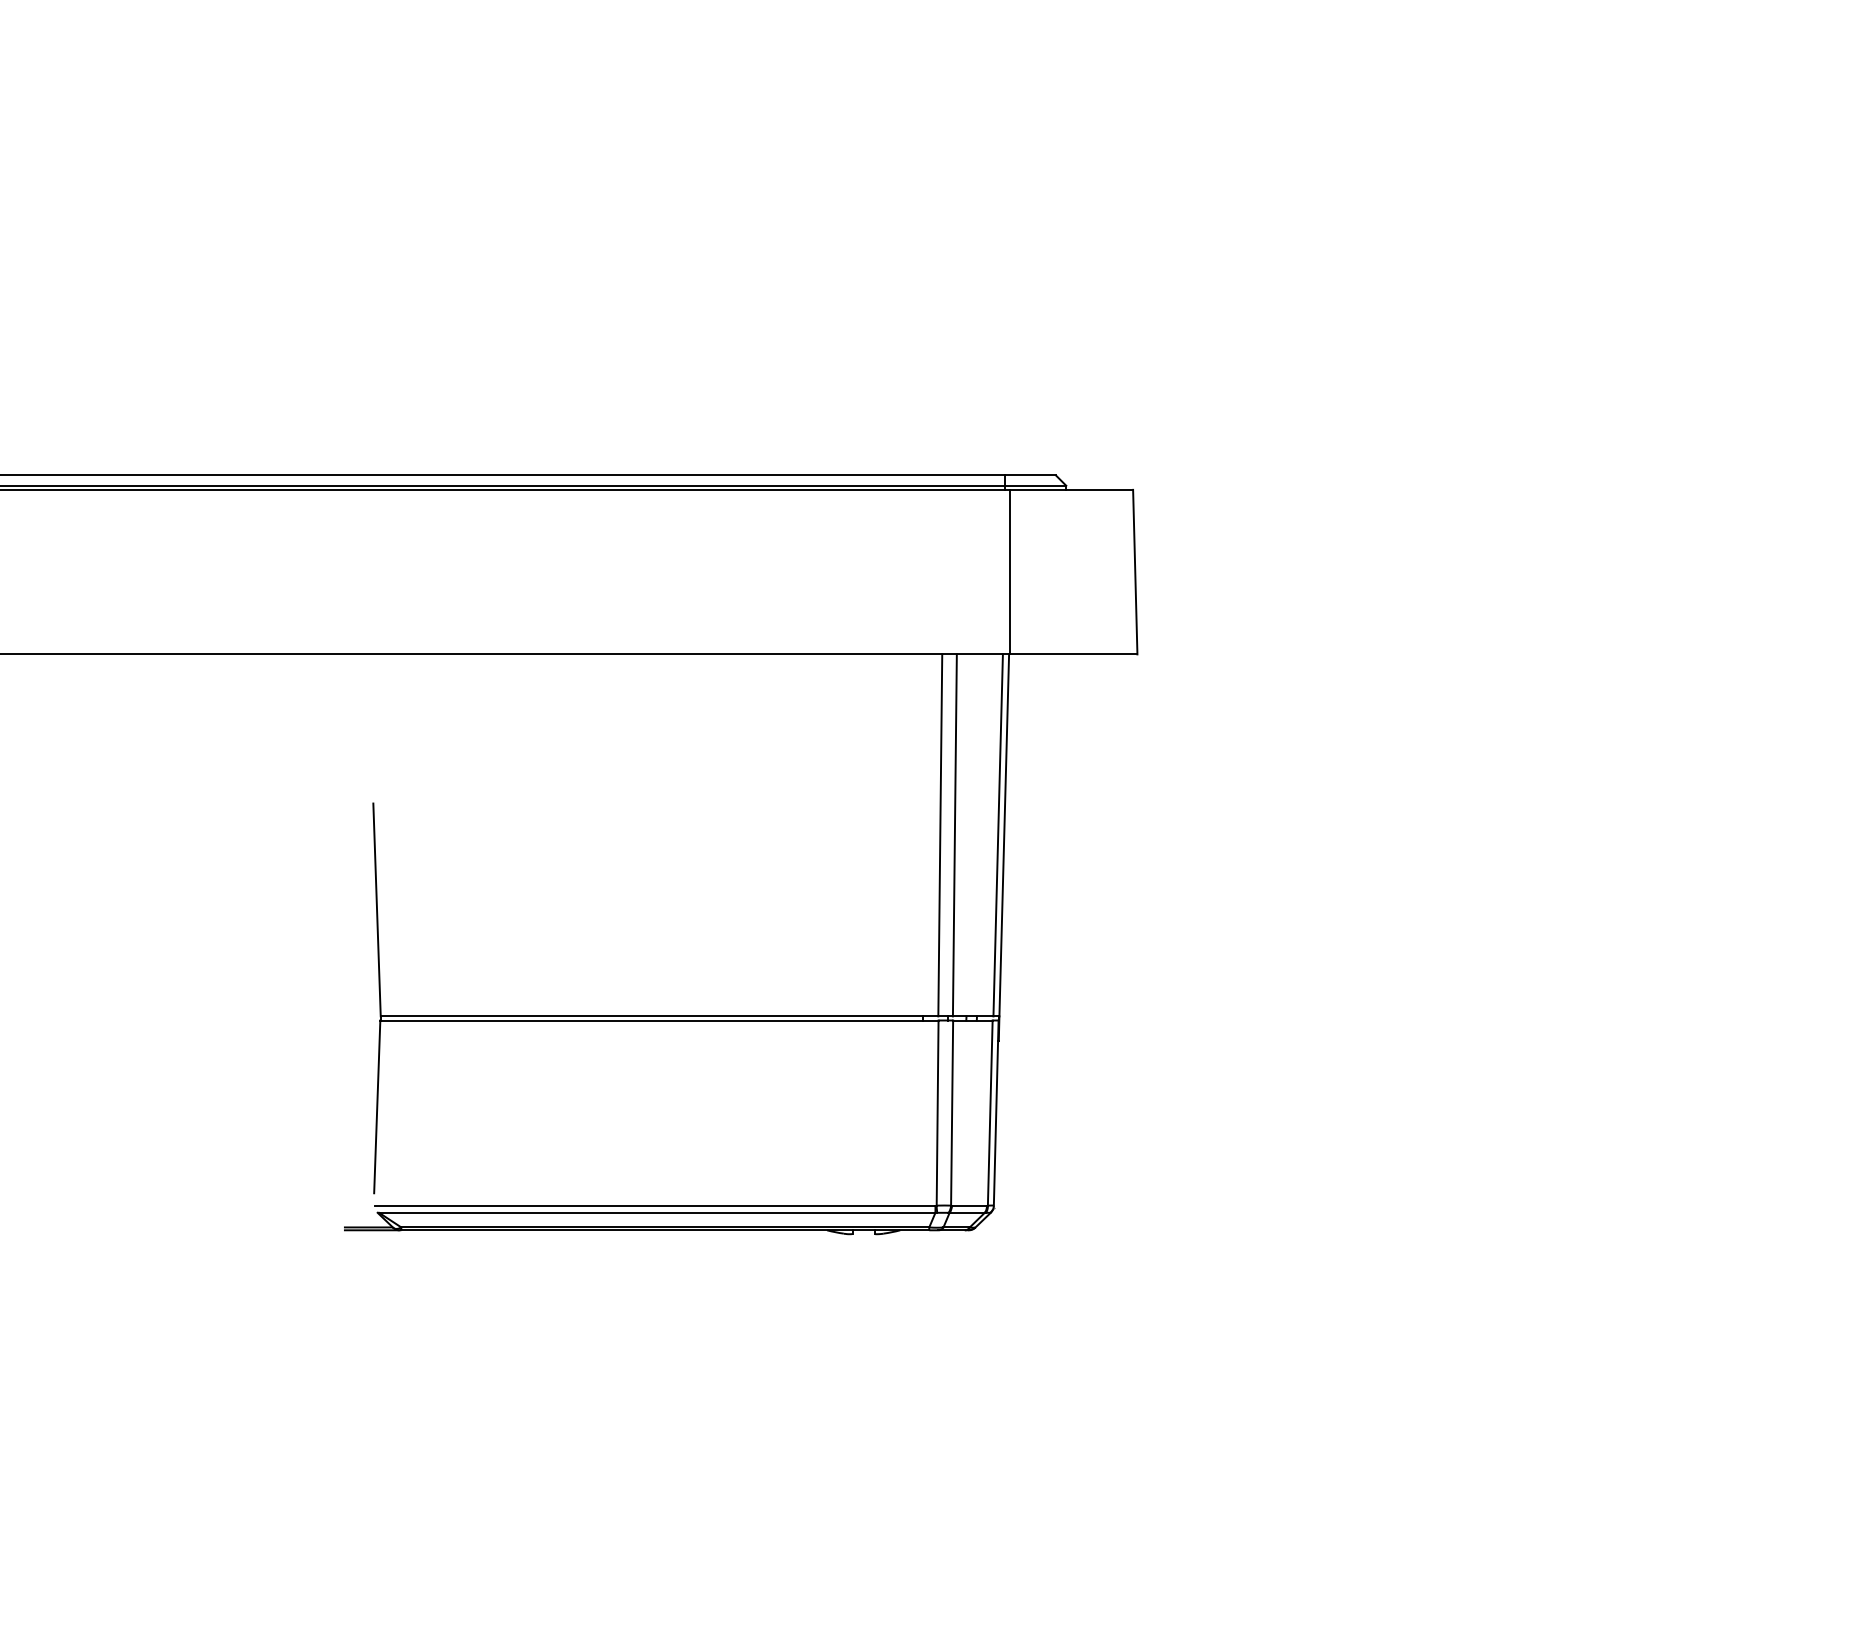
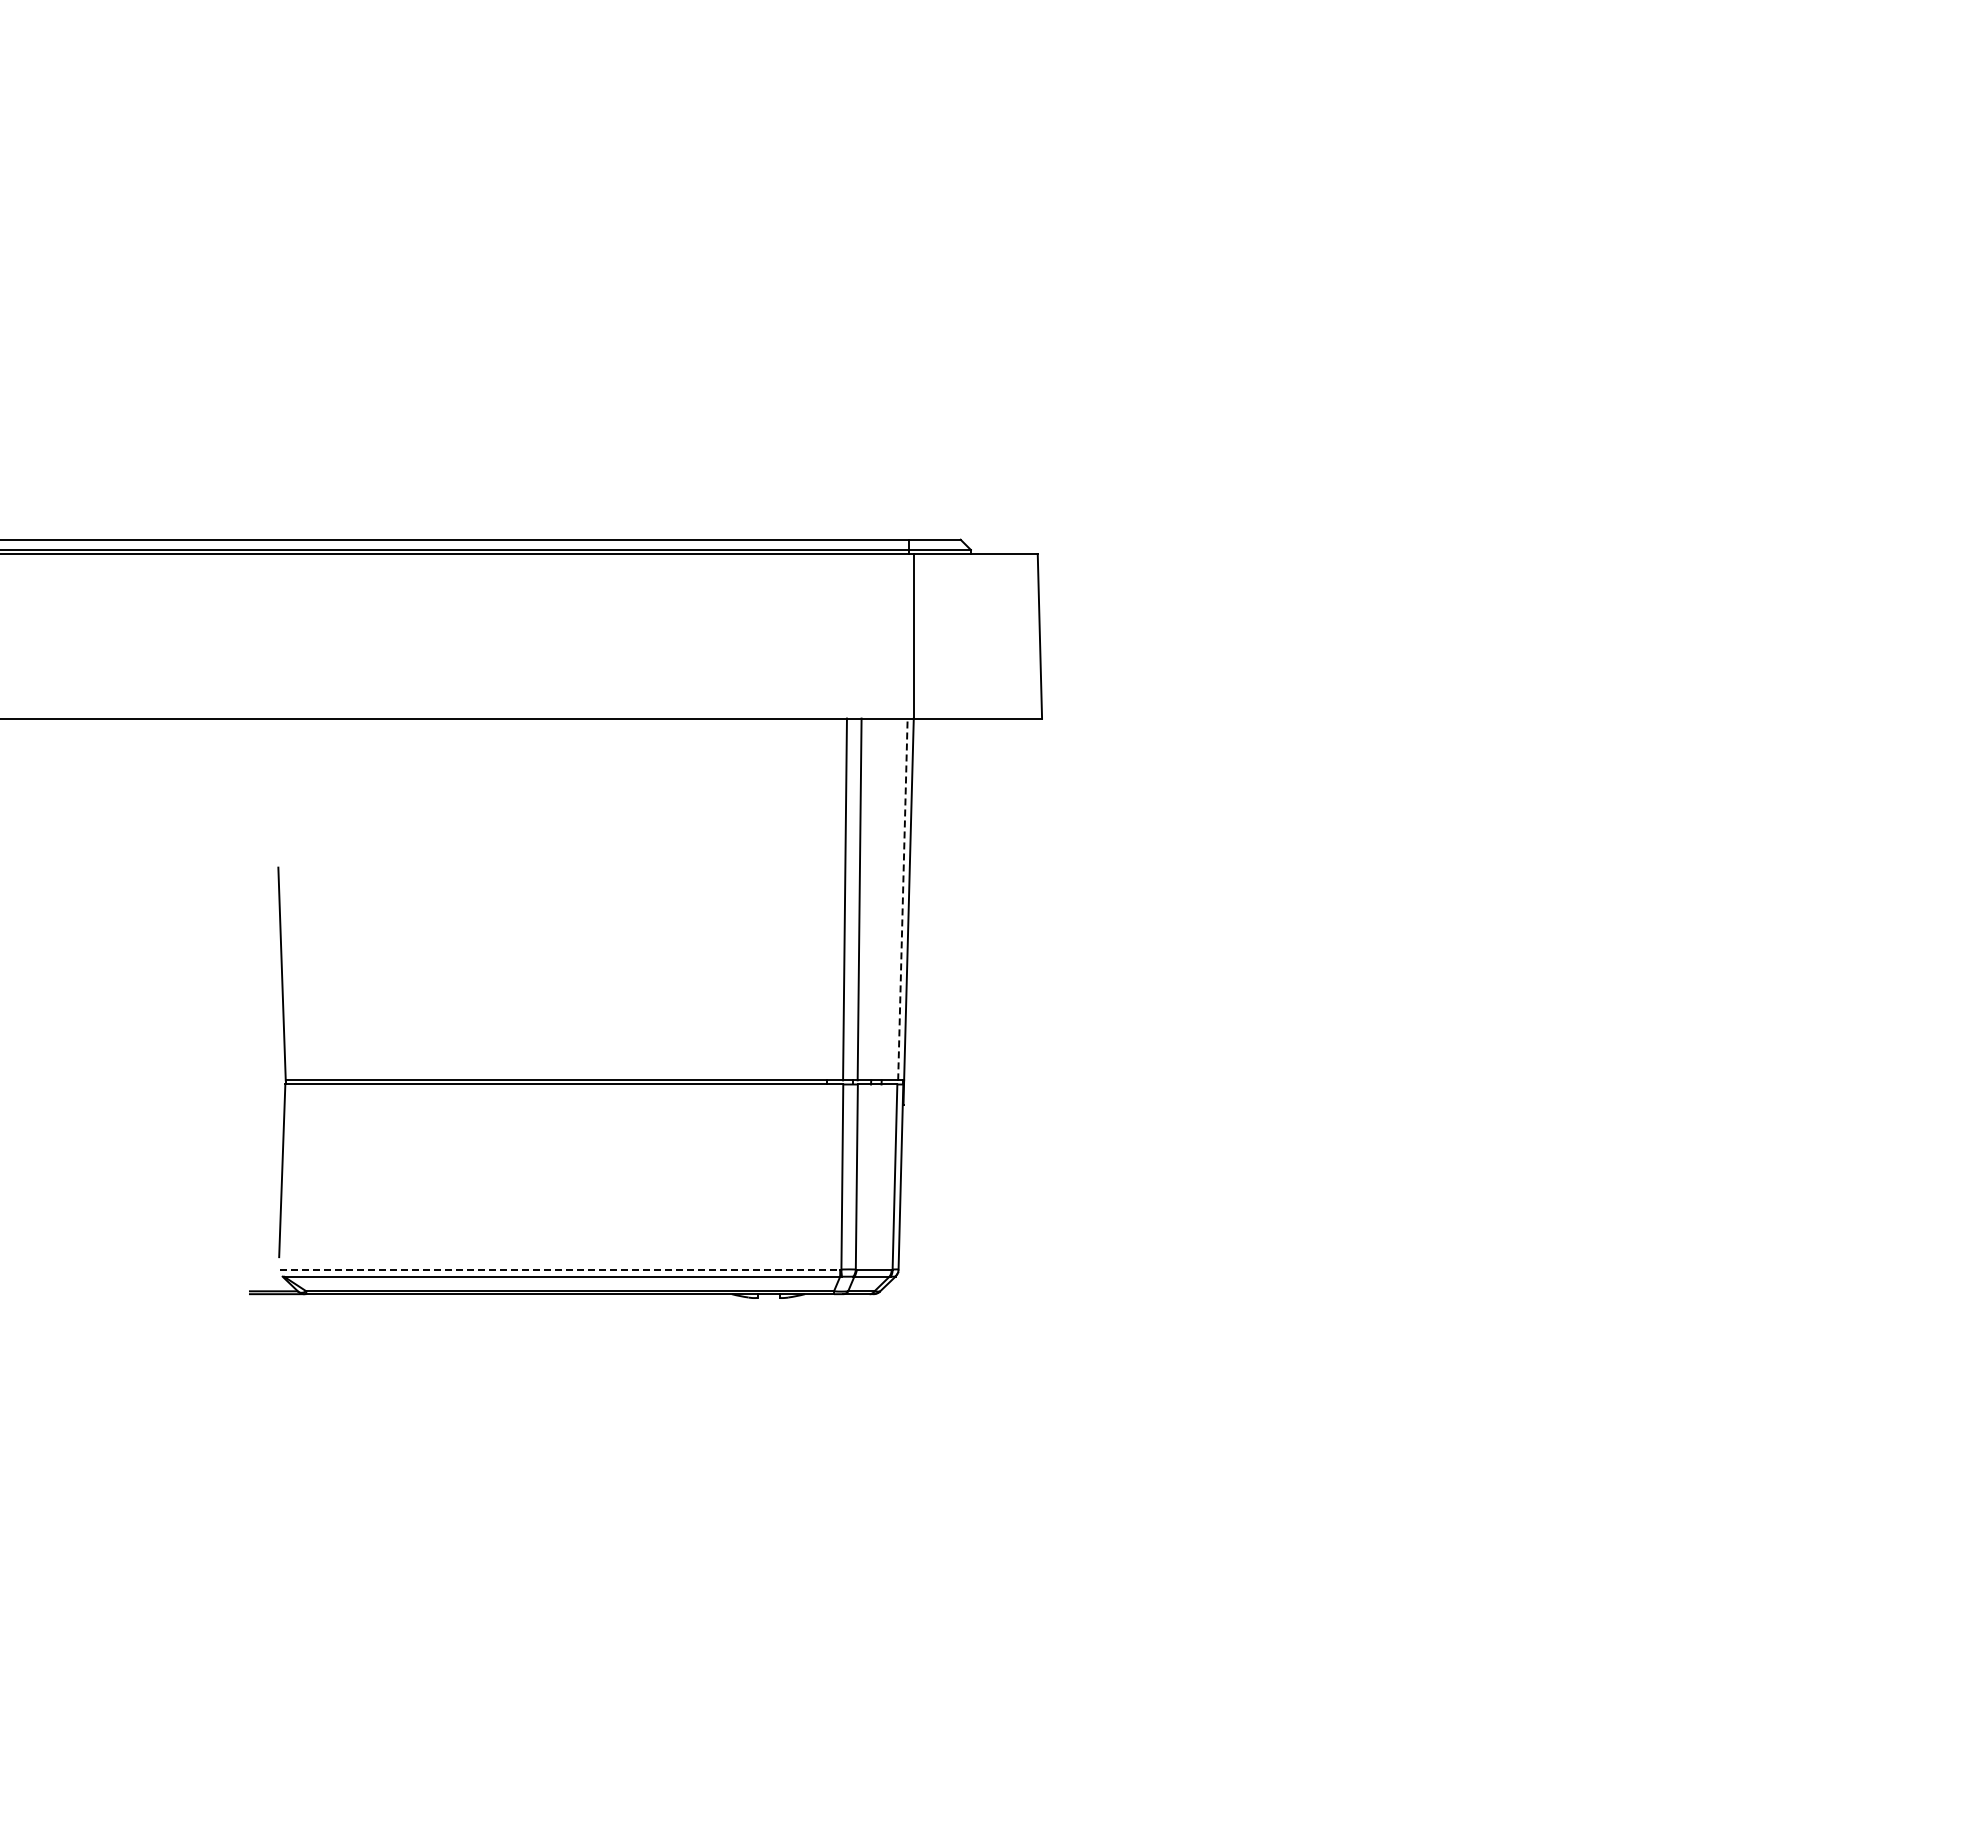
line: (997, 835) -> (902, 899), solid -> dashed
line: (655, 1205) -> (560, 1269), solid -> dashed

